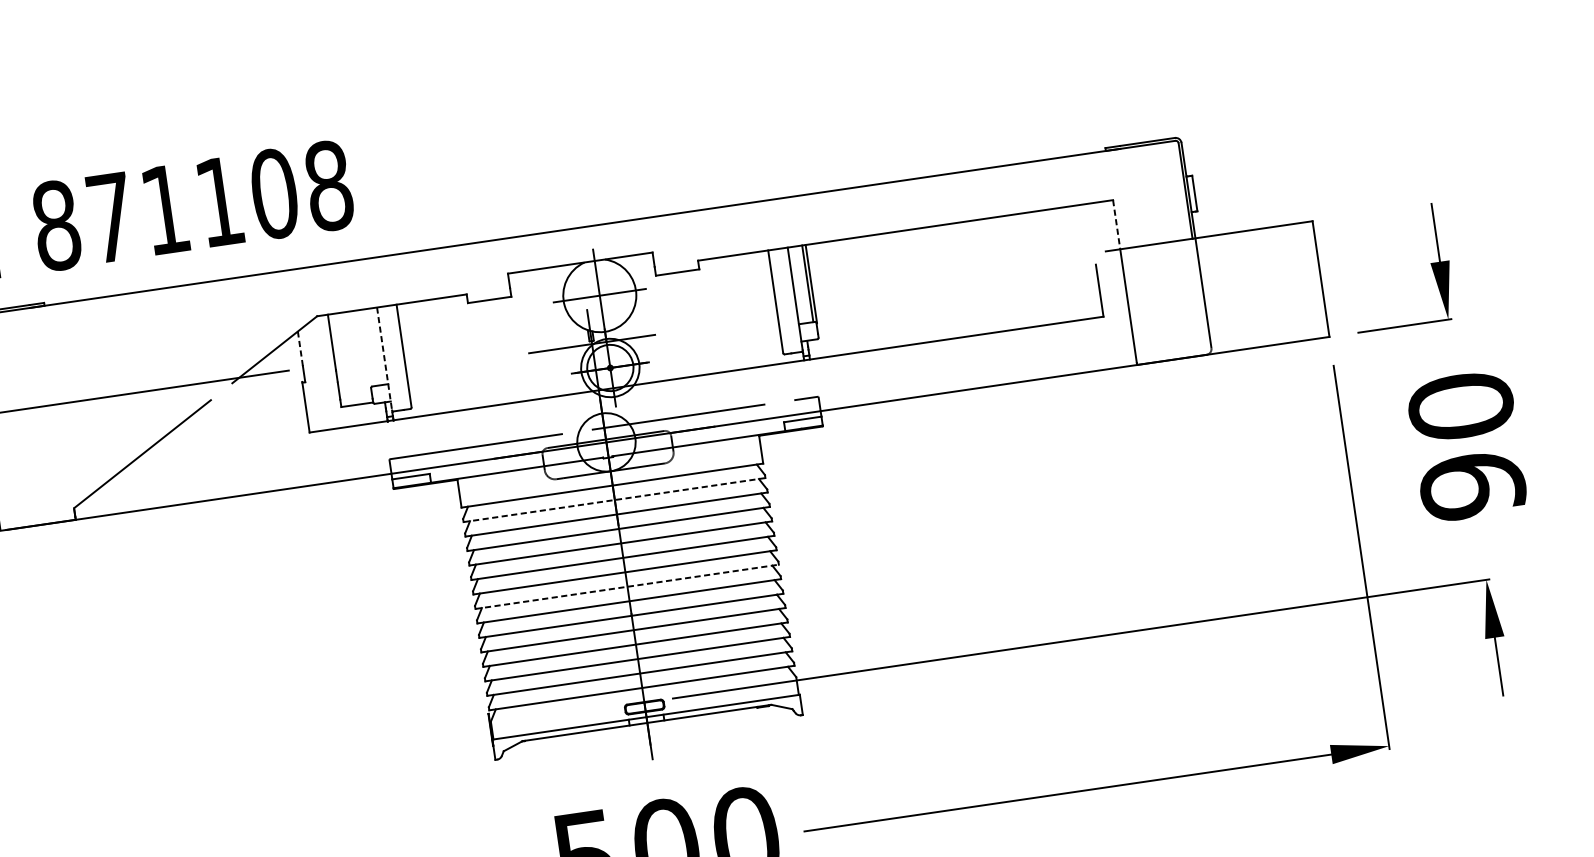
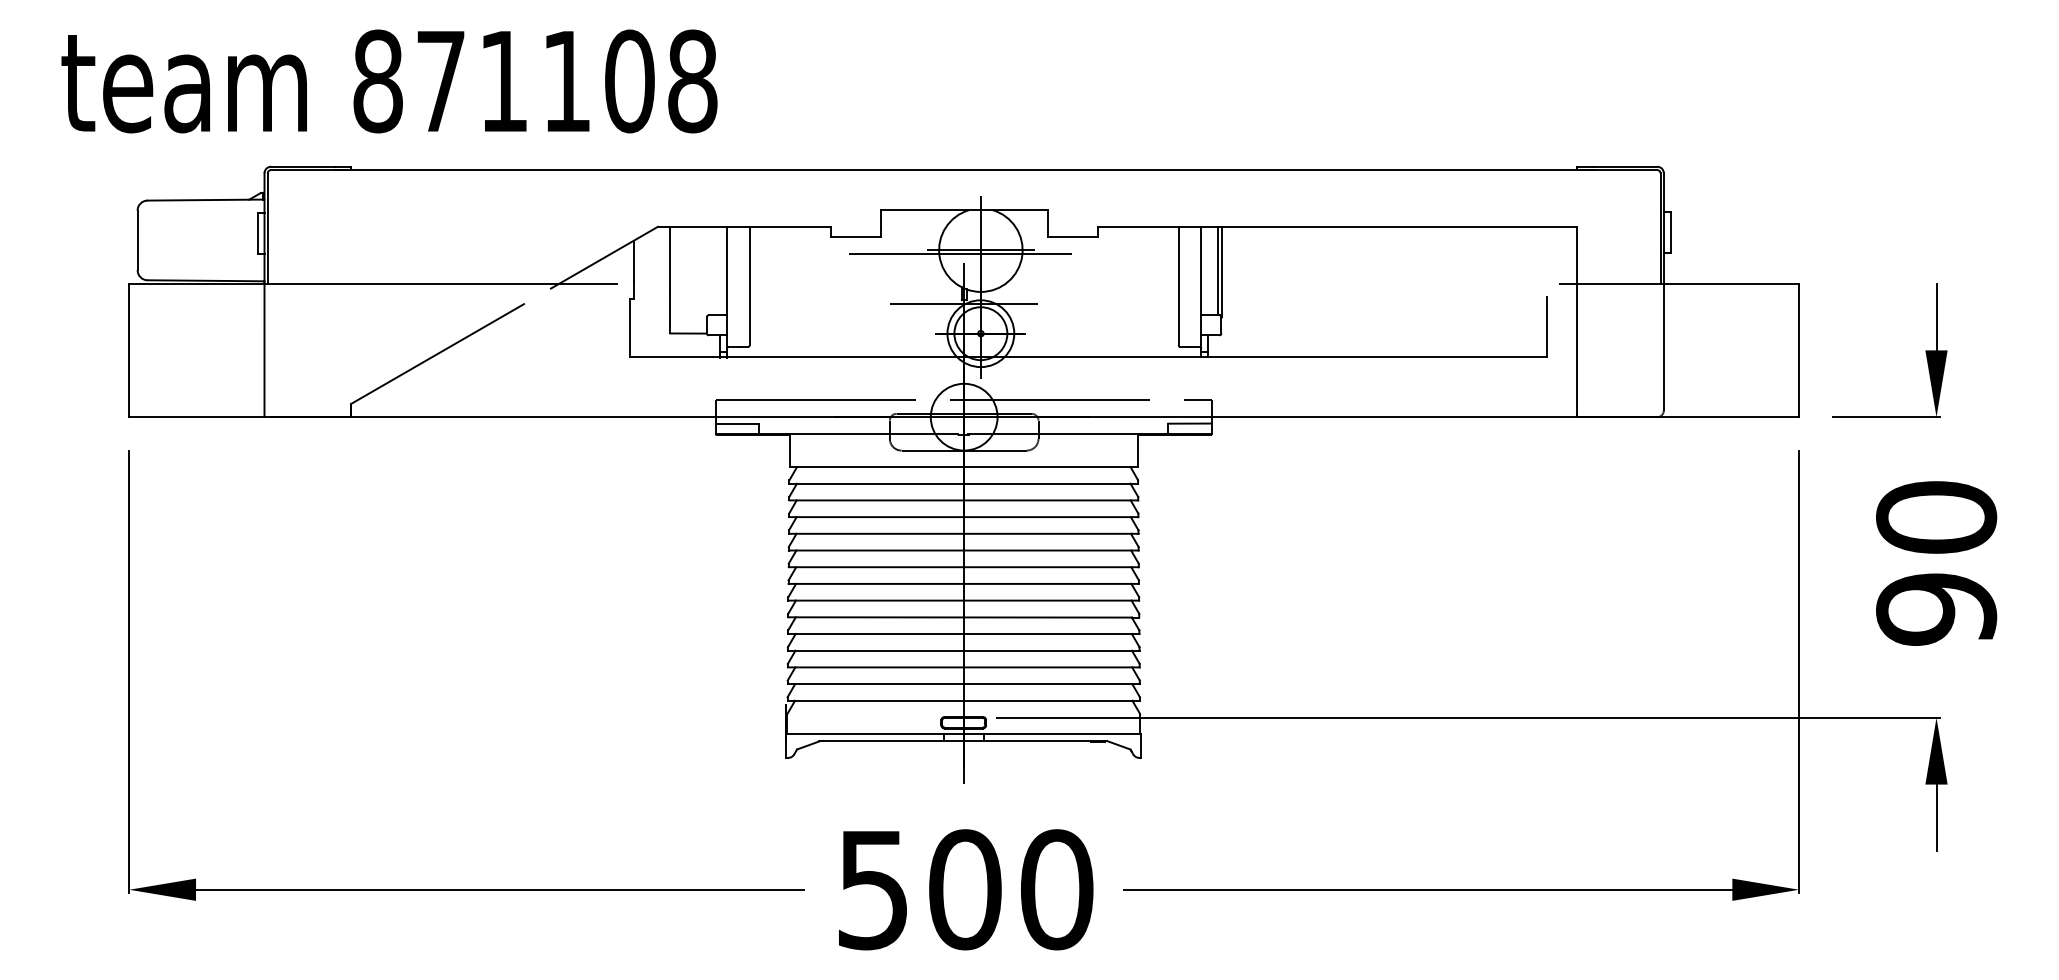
line: (1117, 224) -> (1577, 255), dashed -> solid
line: (582, 301) -> (960, 253), added
line: (300, 348) -> (633, 260), dashed -> solid
line: (384, 359) -> (727, 286), dashed -> solid
line: (615, 499) -> (964, 483), dashed -> solid
line: (627, 586) -> (964, 583), dashed -> solid

